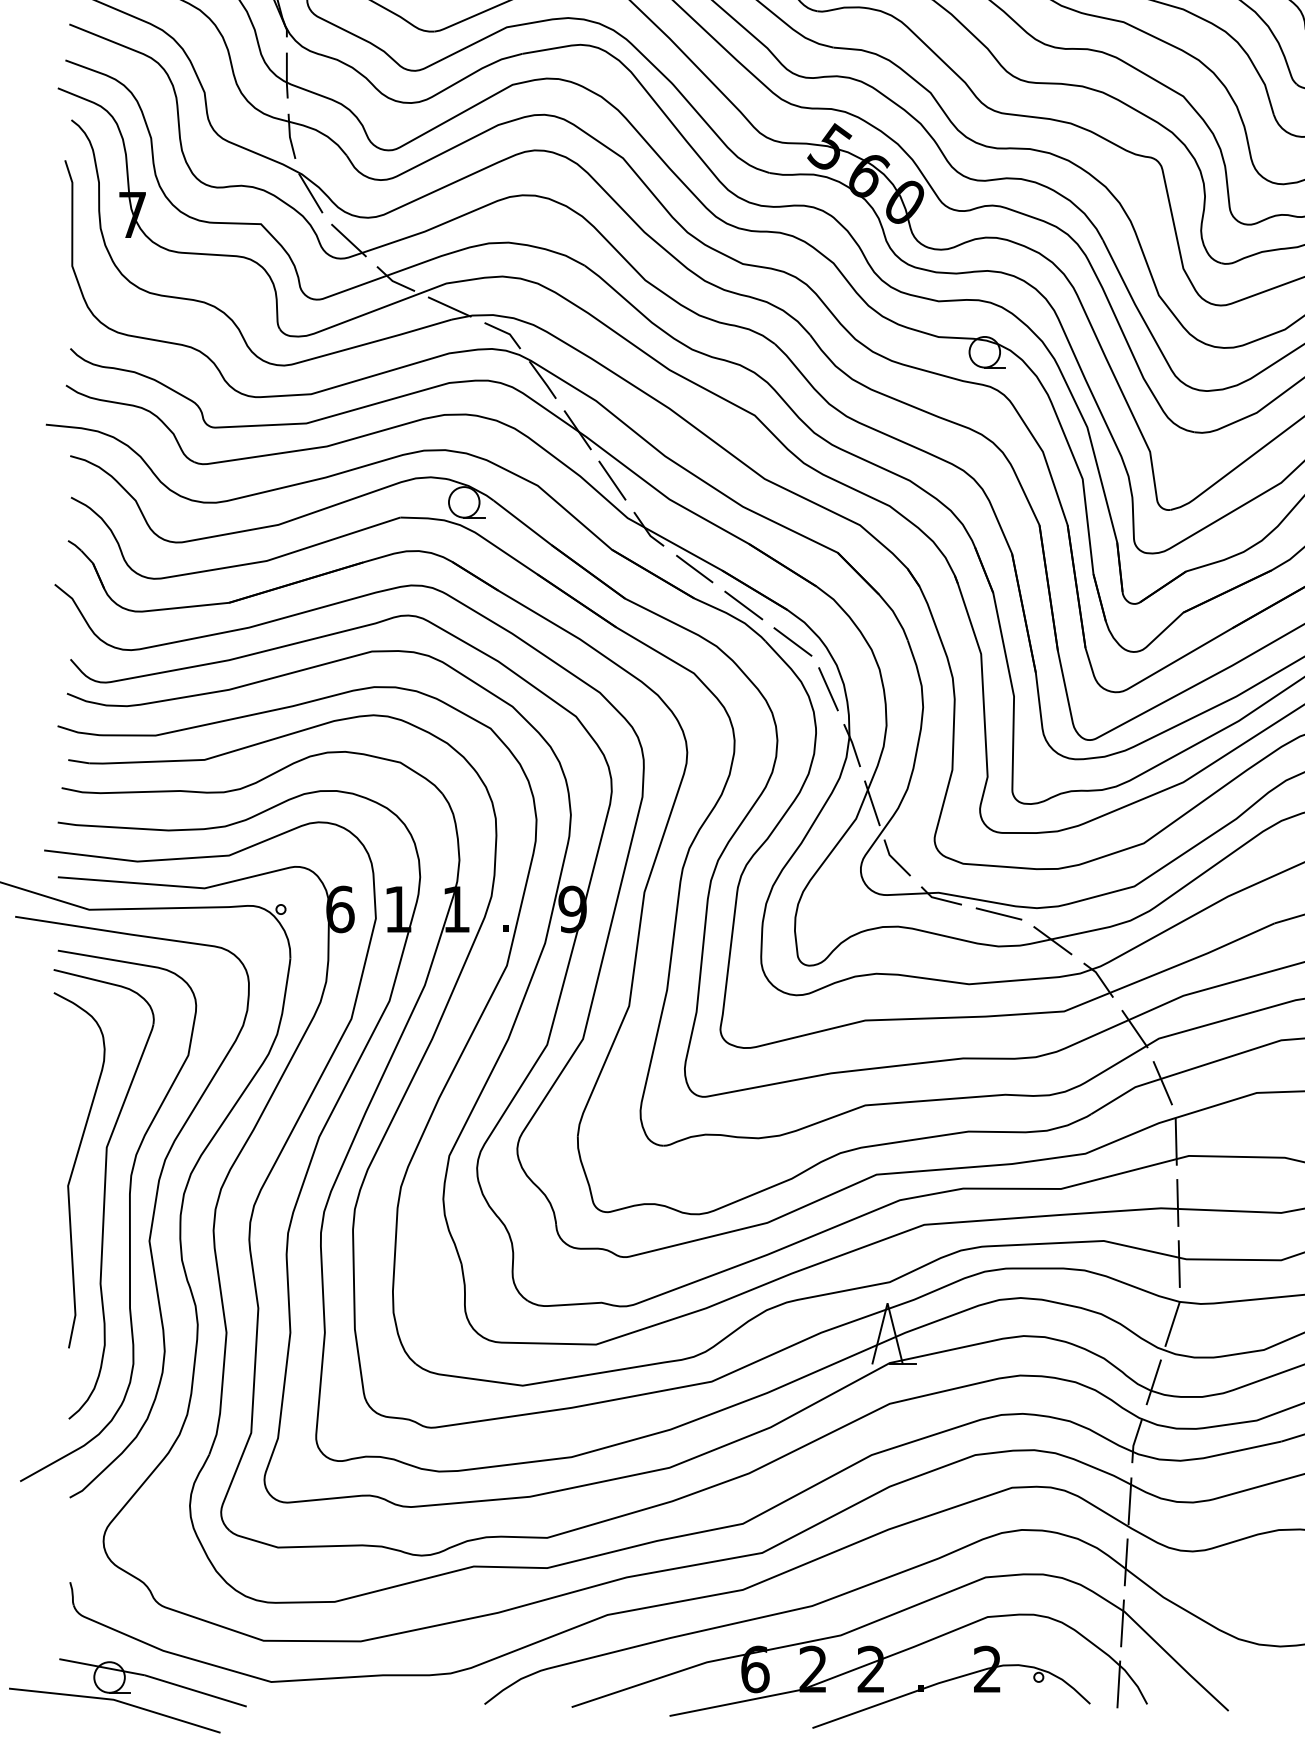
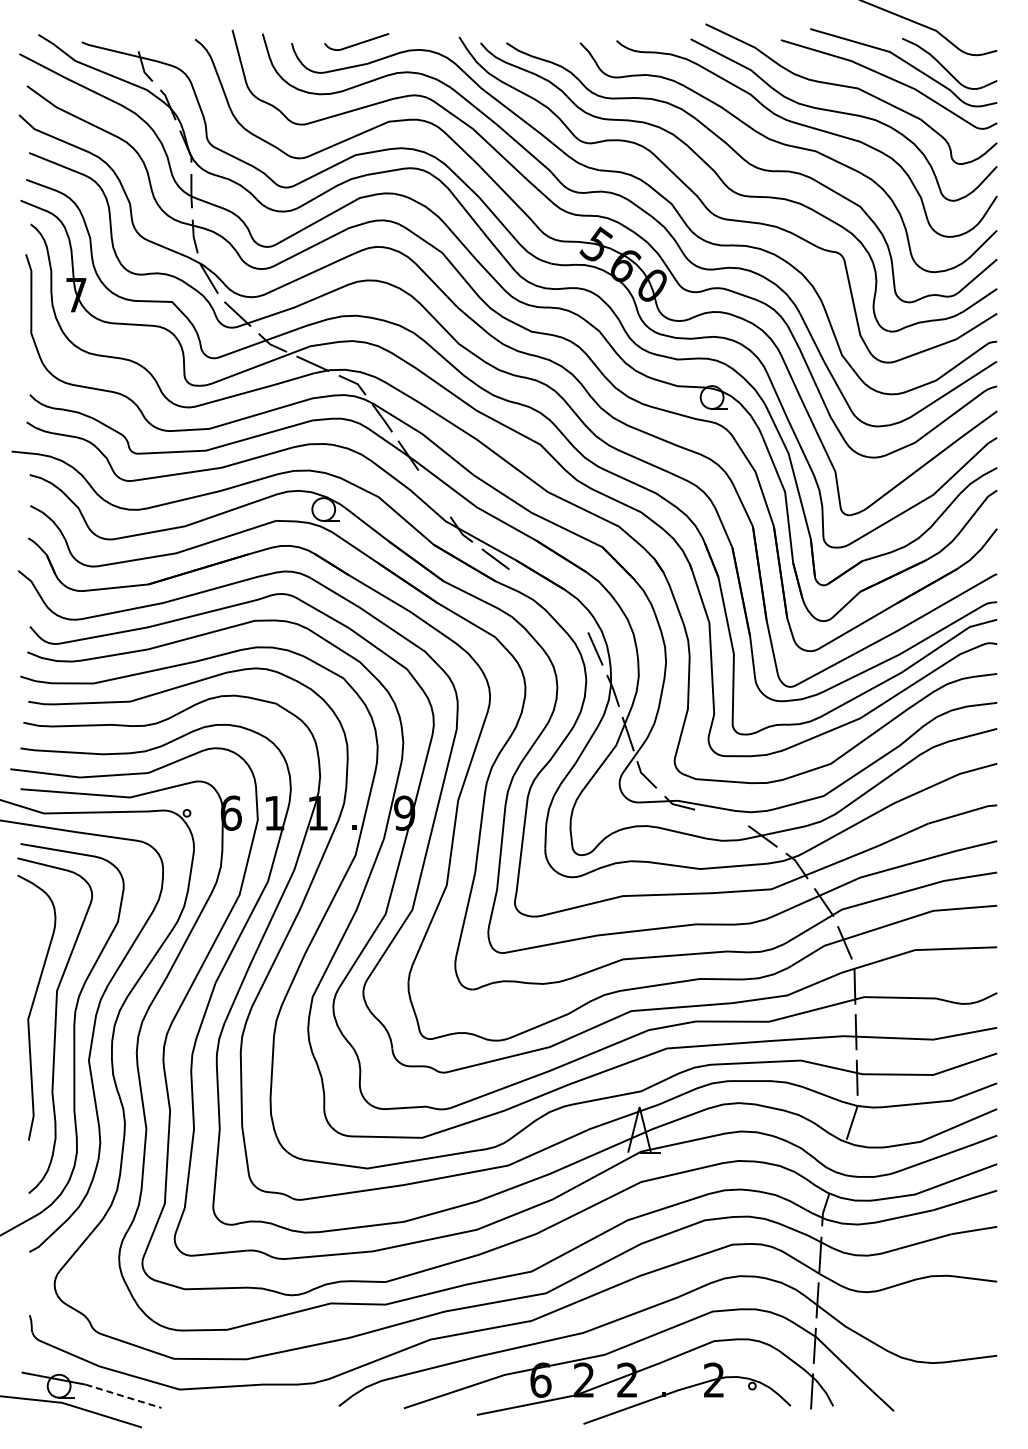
line: (611, 480) -> (433, 493), removed
line: (744, 605) -> (532, 586), removed
line: (792, 641) -> (568, 613), removed
line: (998, 913) -> (722, 816), removed
line: (1152, 1381) -> (837, 1165), removed
line: (195, 1691) -> (123, 1396), solid -> dashed

